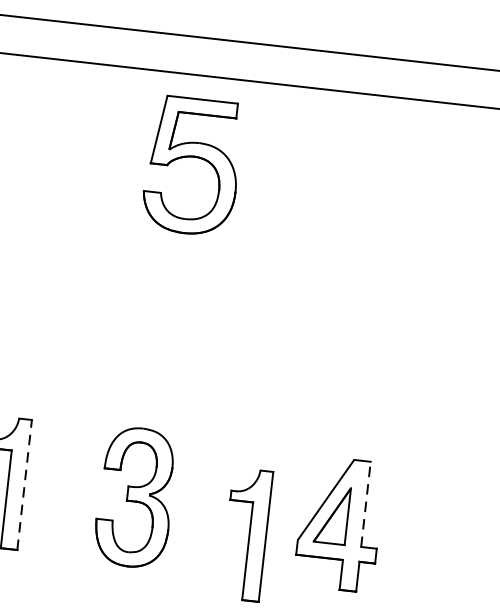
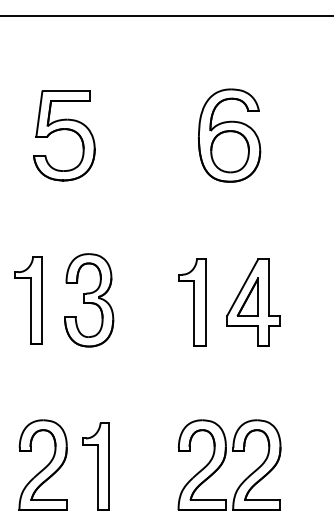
part: (192, 166) -> (64, 135), moved
part: (331, 270) -> (229, 135), added
line: (24, 485) -> (41, 300), dashed -> solid
part: (136, 497) -> (89, 300), moved
line: (366, 504) -> (269, 287), dashed -> solid
part: (246, 534) -> (192, 302), moved

